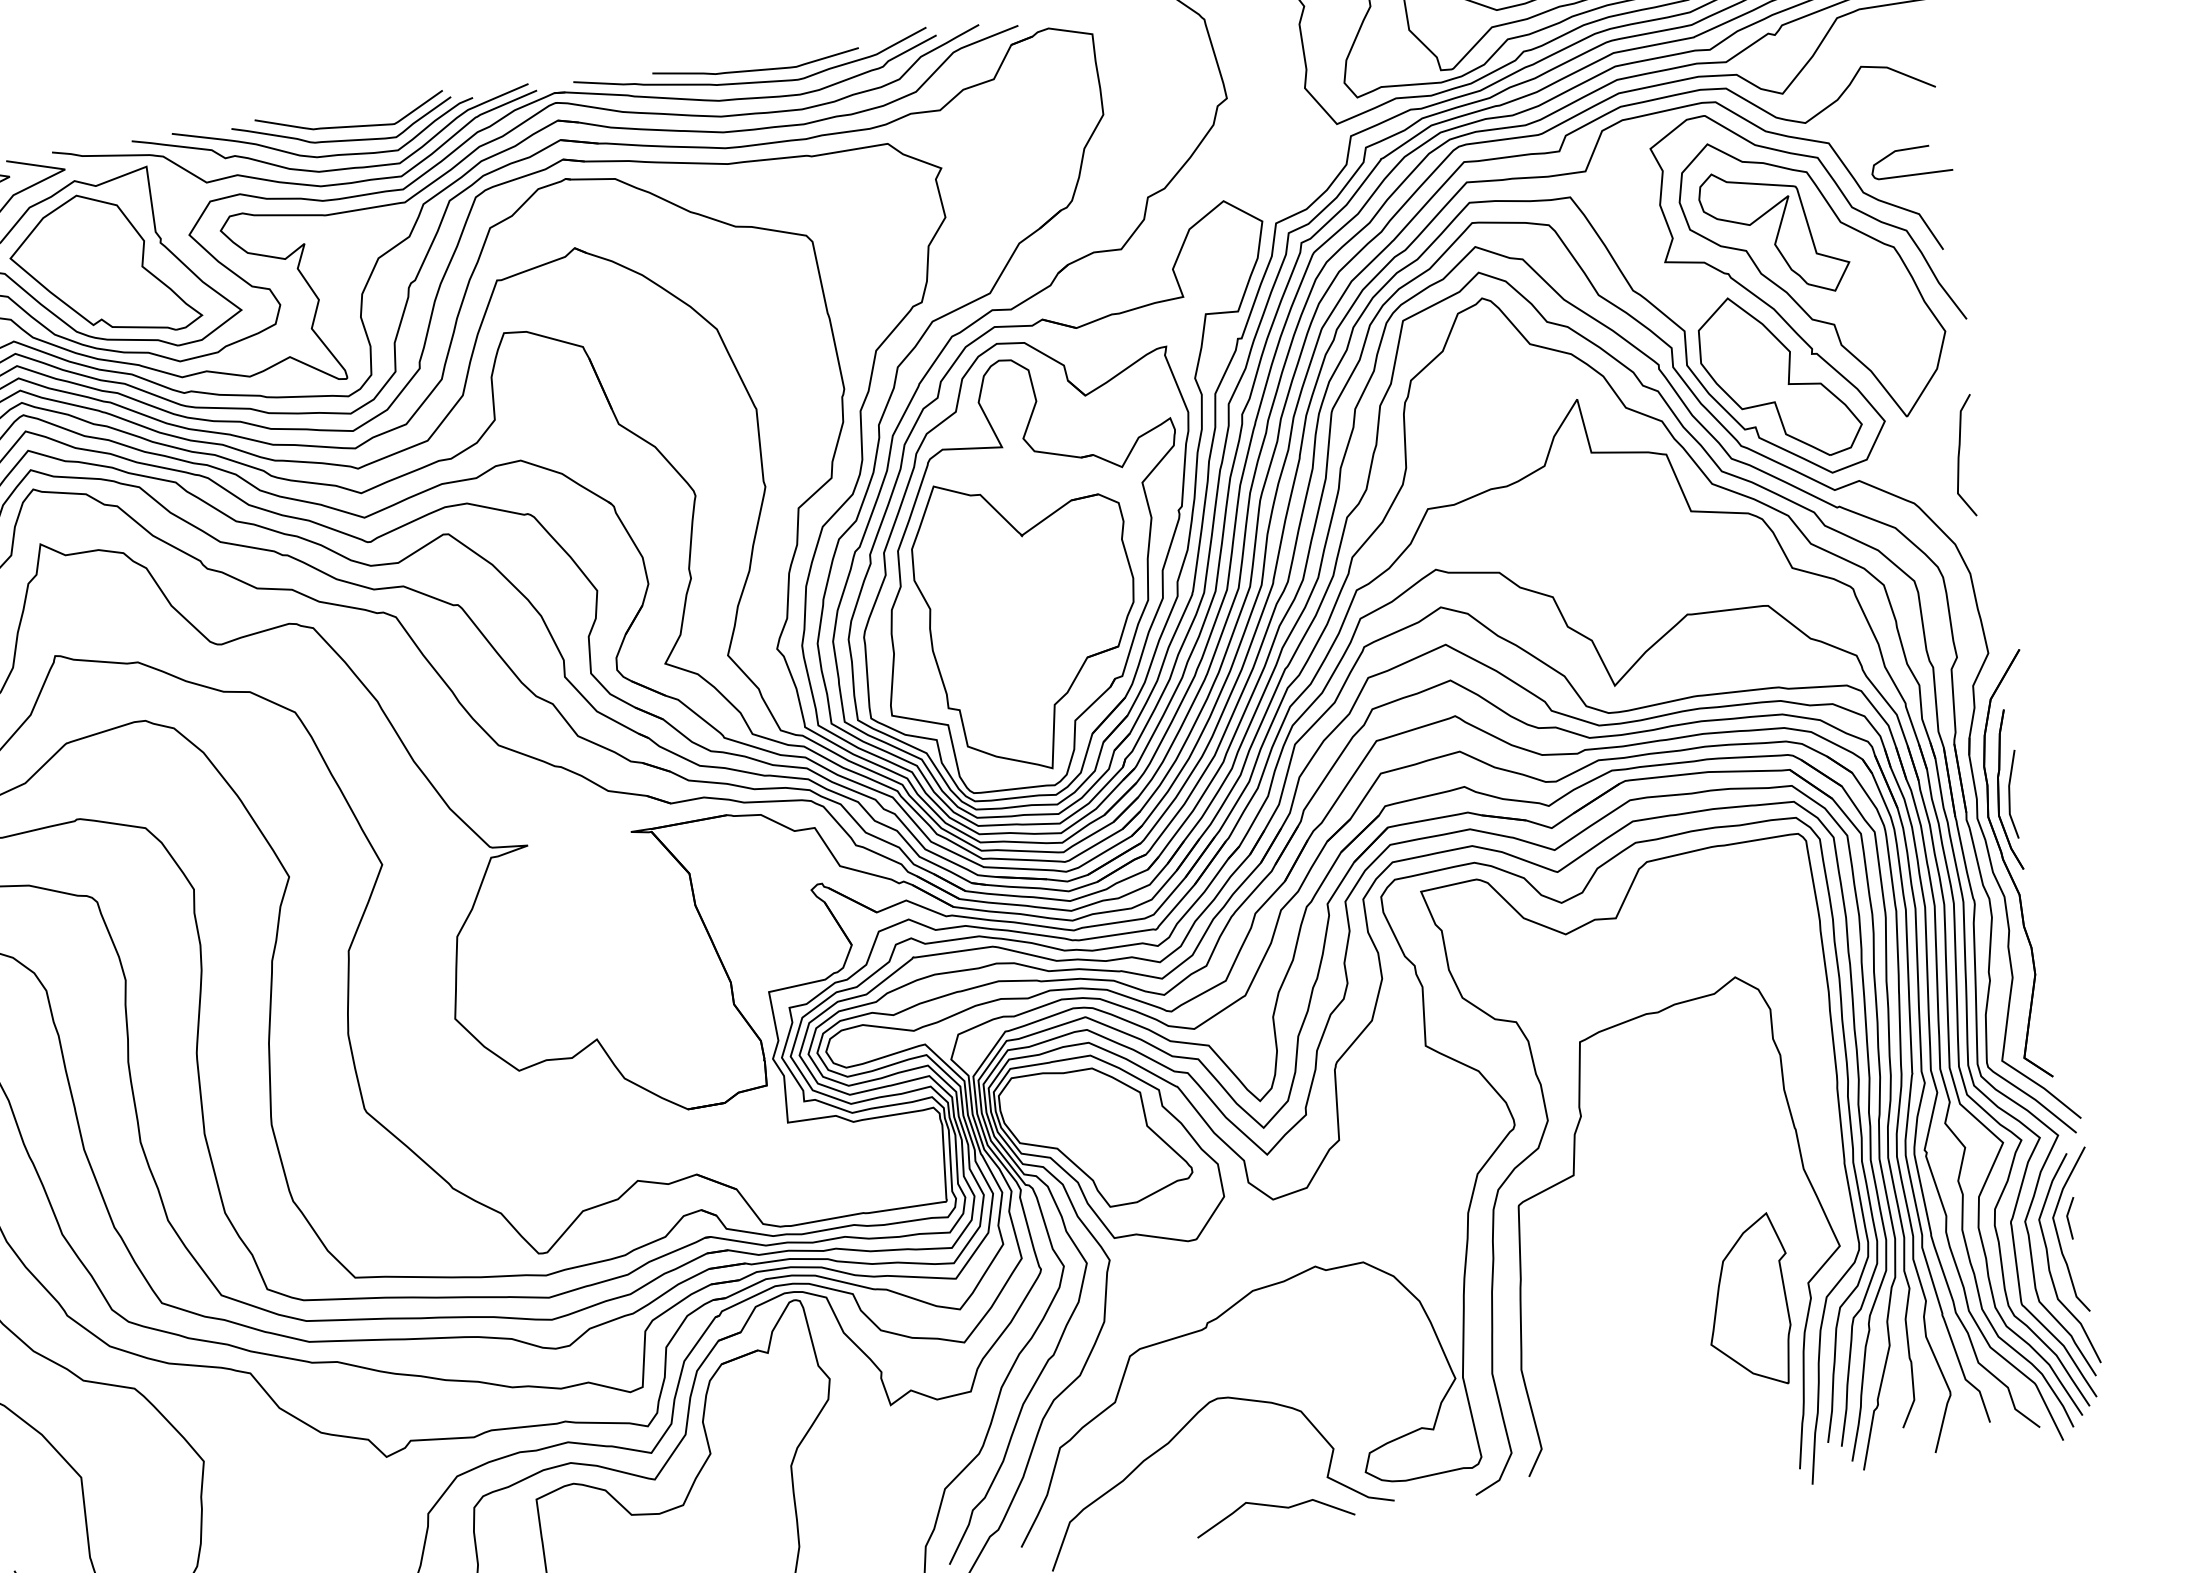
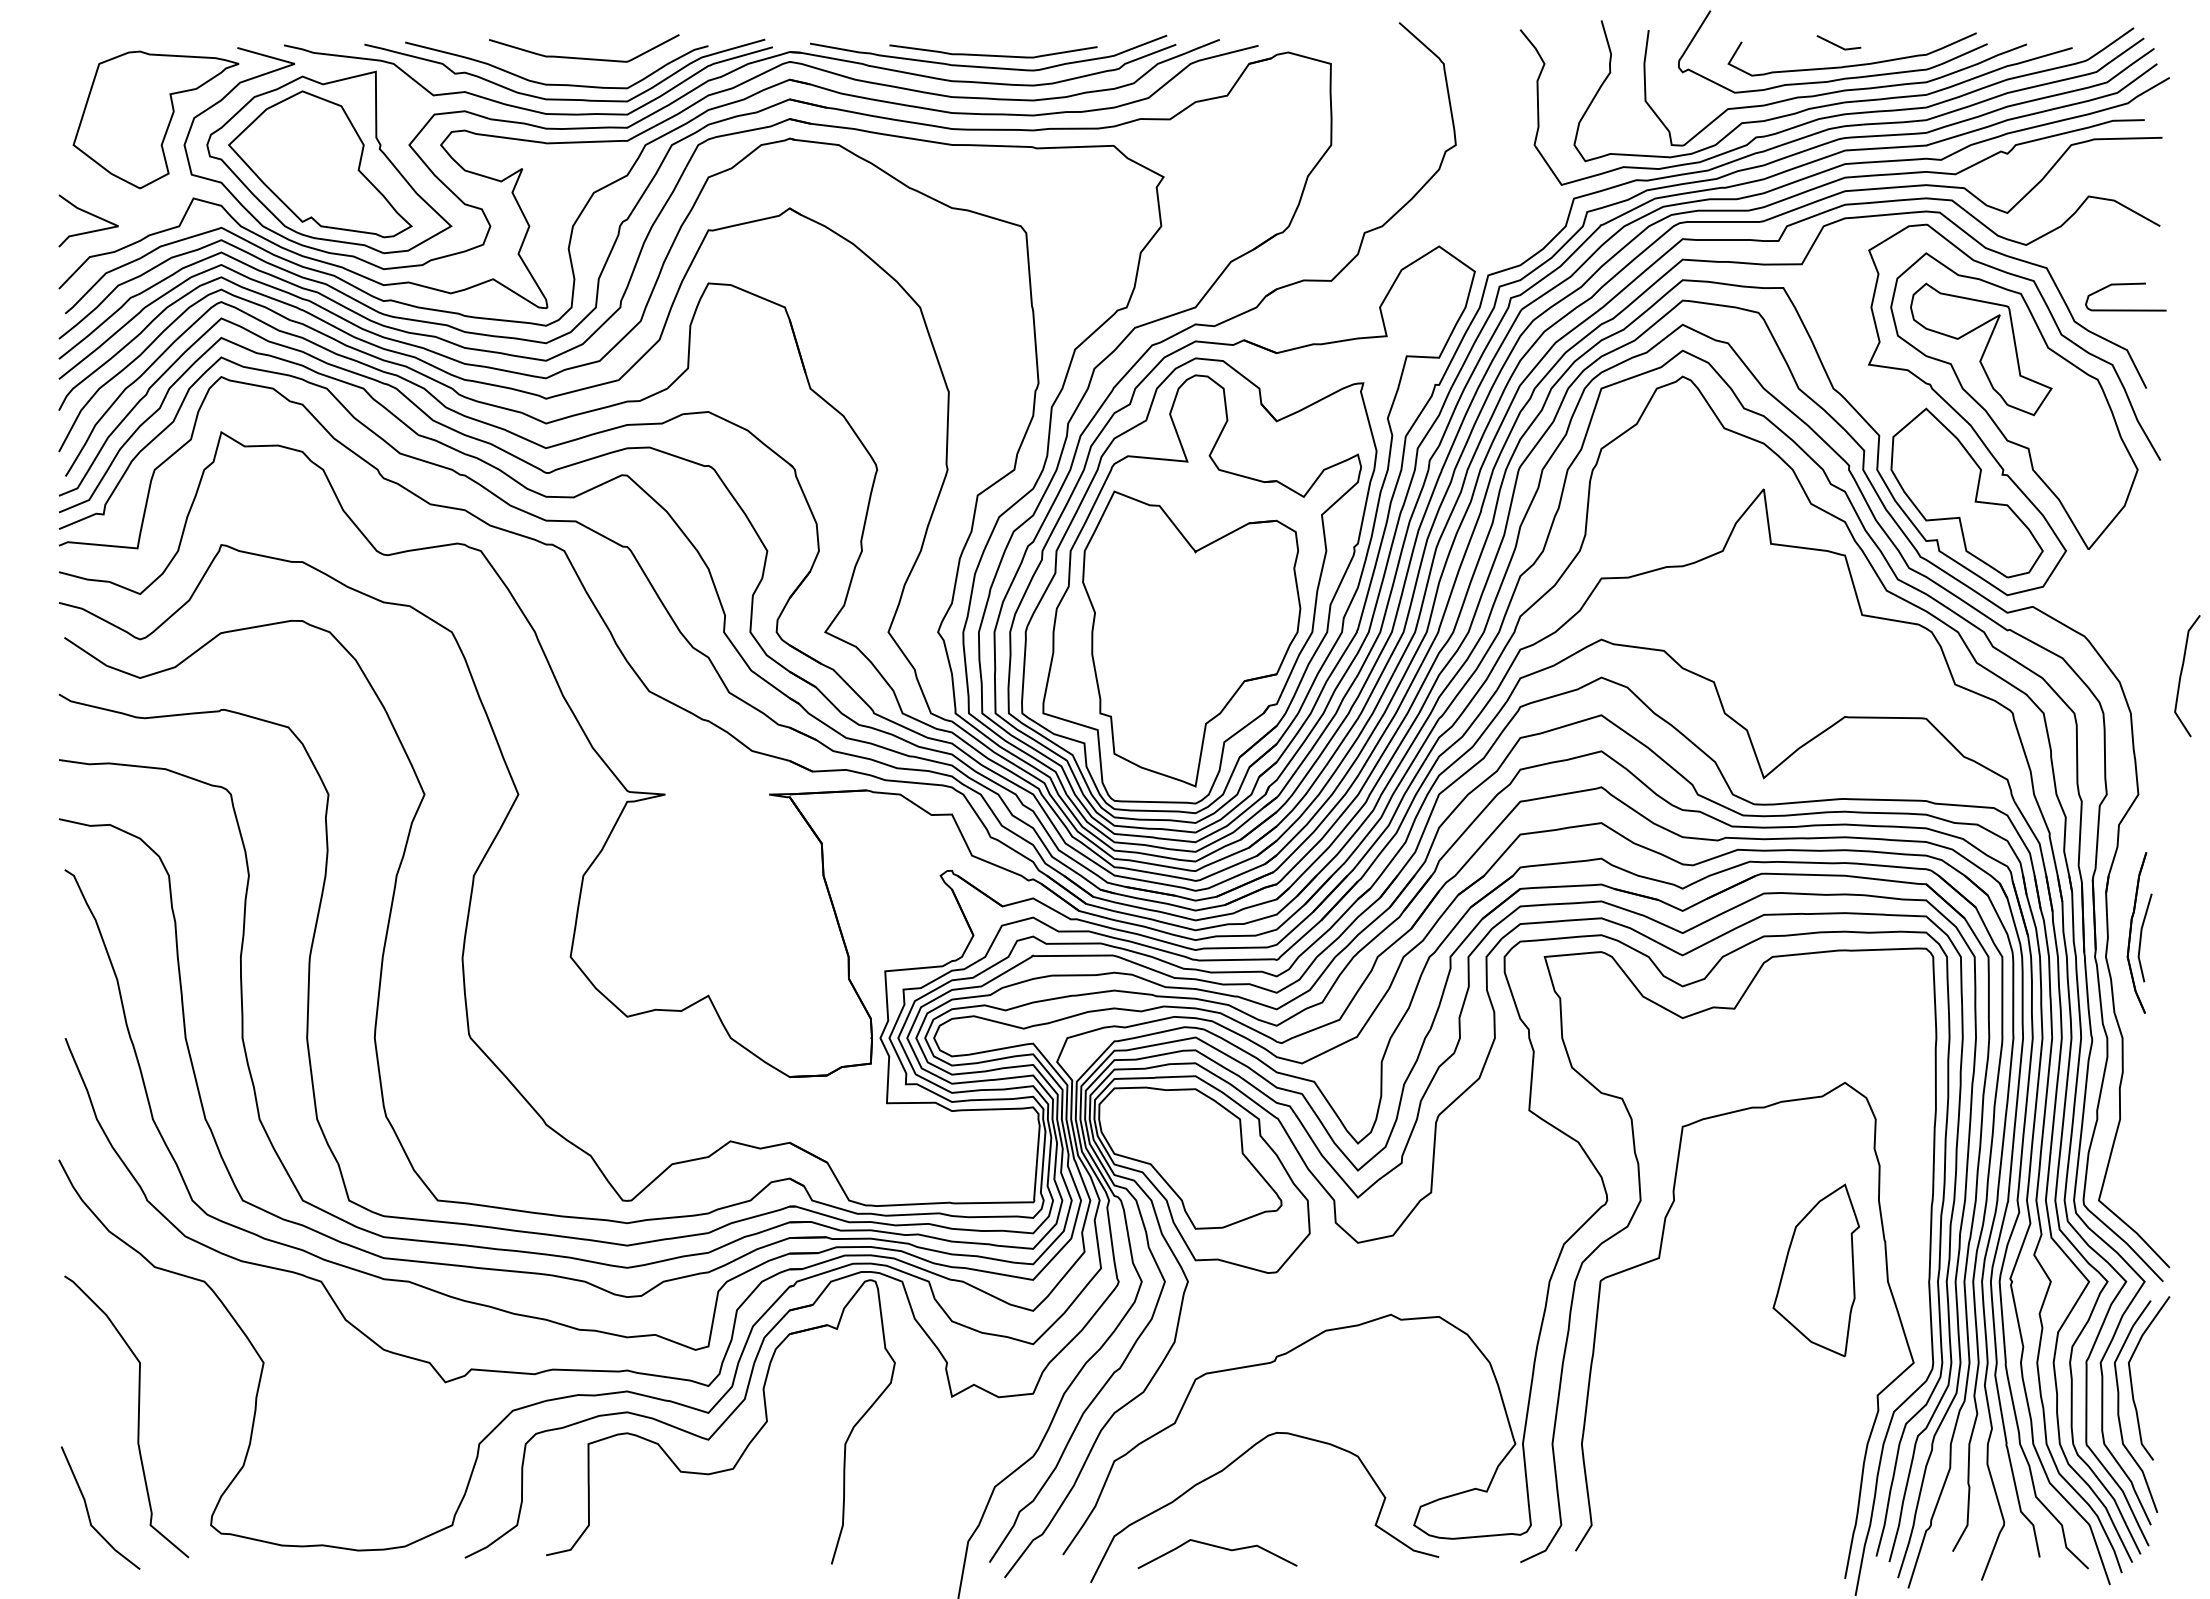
curve: (343, 139) -> (574, 70), removed
curve: (1959, 457) -> (2181, 676), moved
part: (2008, 868) -> (2130, 1010), removed
line: (2068, 1218) -> (2144, 1365), removed
part: (1748, 1302) -> (1815, 1270), moved
curve: (1275, 1507) -> (1219, 1548), moved

